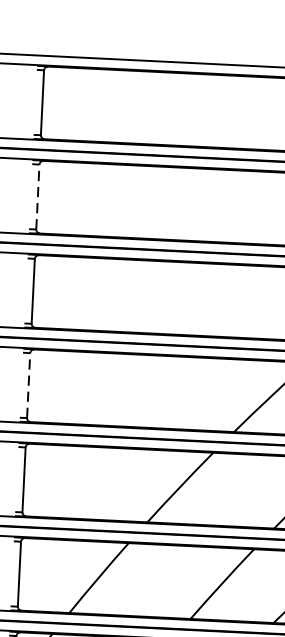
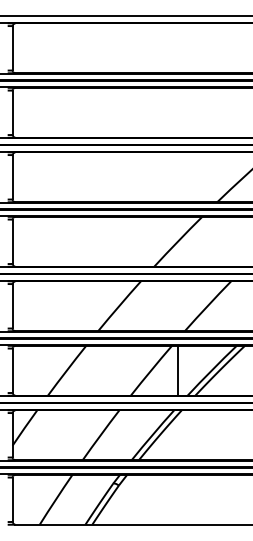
line: (37, 196) -> (12, 112), dashed -> solid
line: (28, 385) -> (12, 241), dashed -> solid
line: (261, 585) -> (178, 370), added

